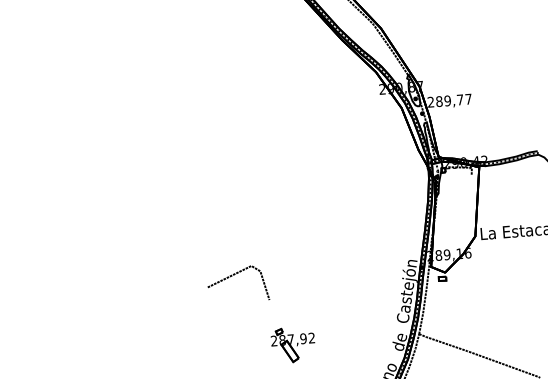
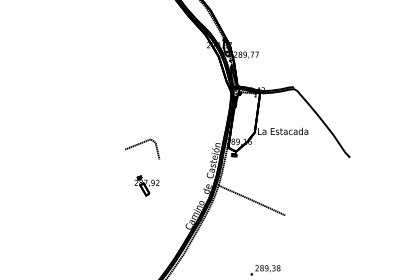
line: (234, 276) -> (140, 144), moved

